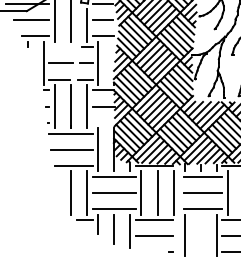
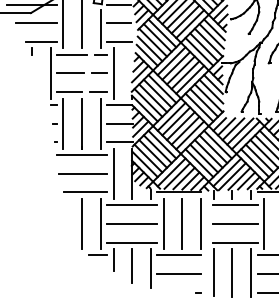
line: (61, 46) -> (71, 54), added
line: (103, 122) -> (119, 142), added
line: (200, 235) -> (232, 272), added

